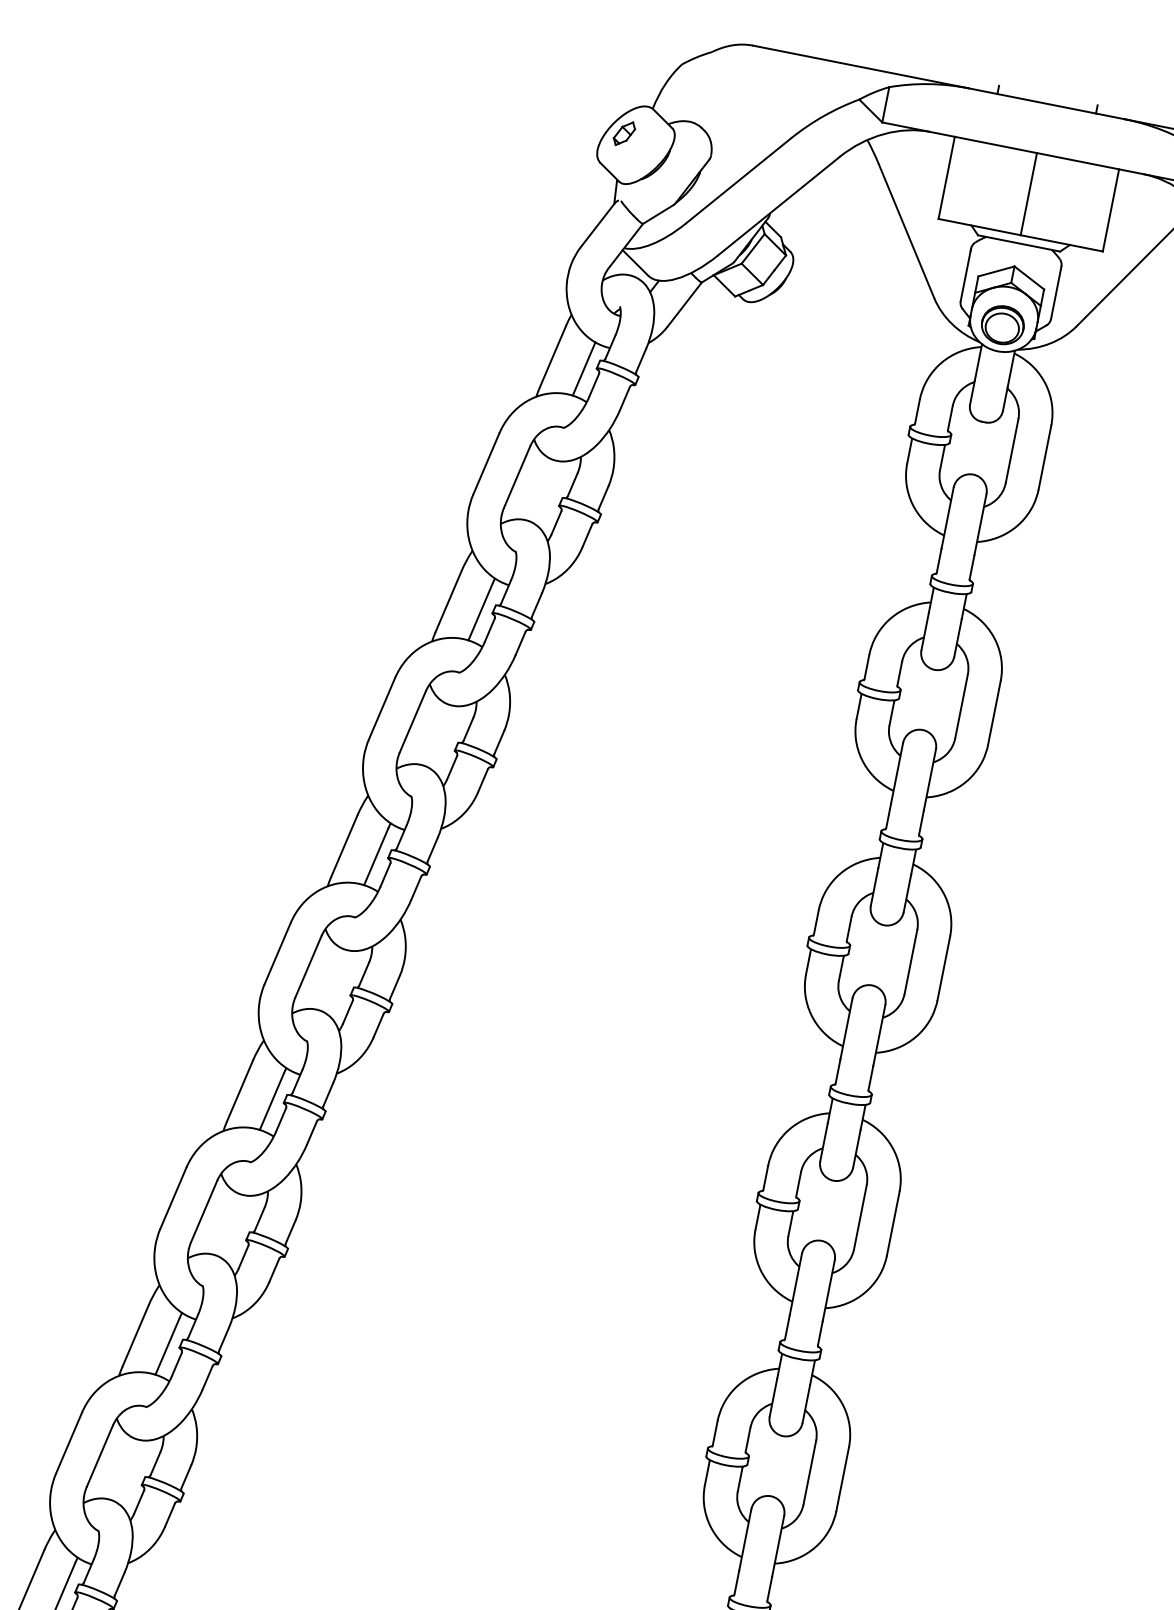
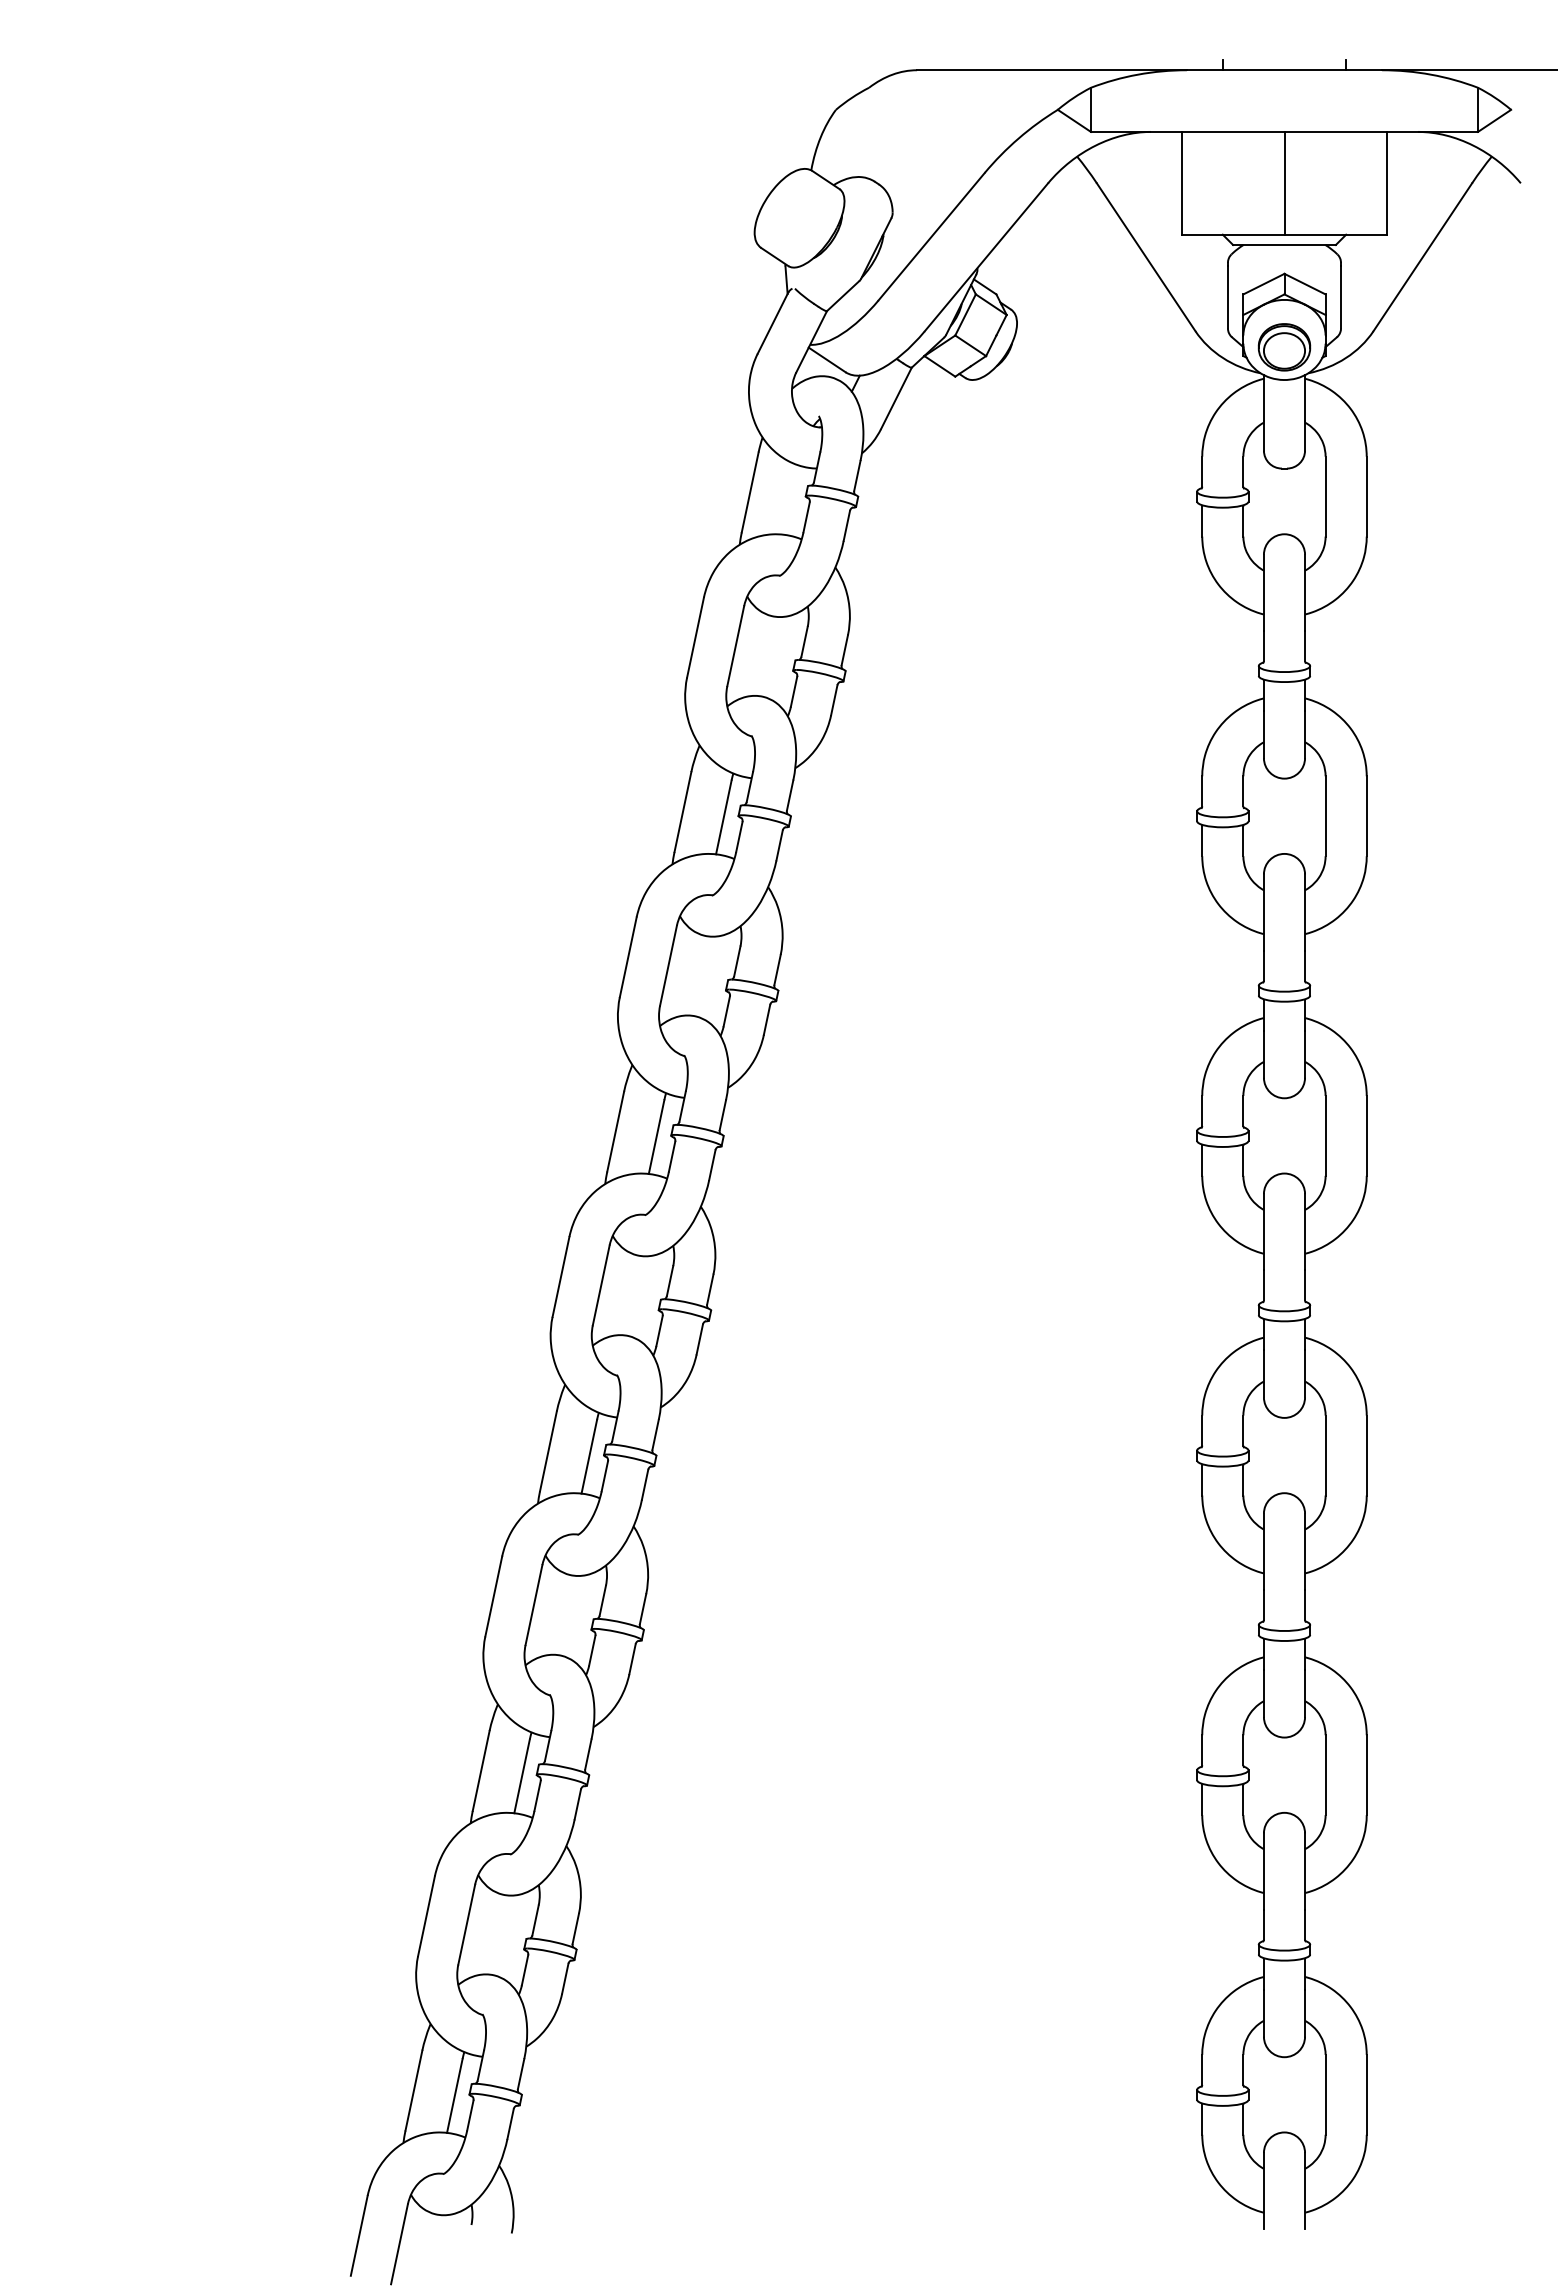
part: (624, 133) -> (782, 206), removed
line: (584, 368) -> (790, 499), removed

